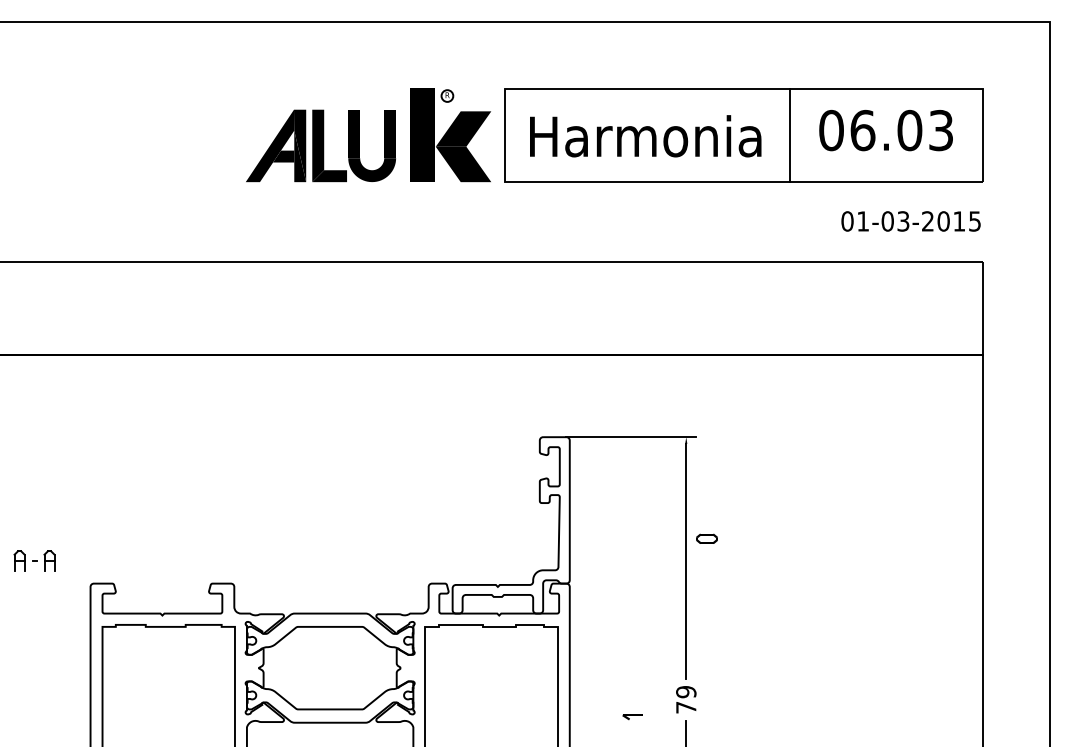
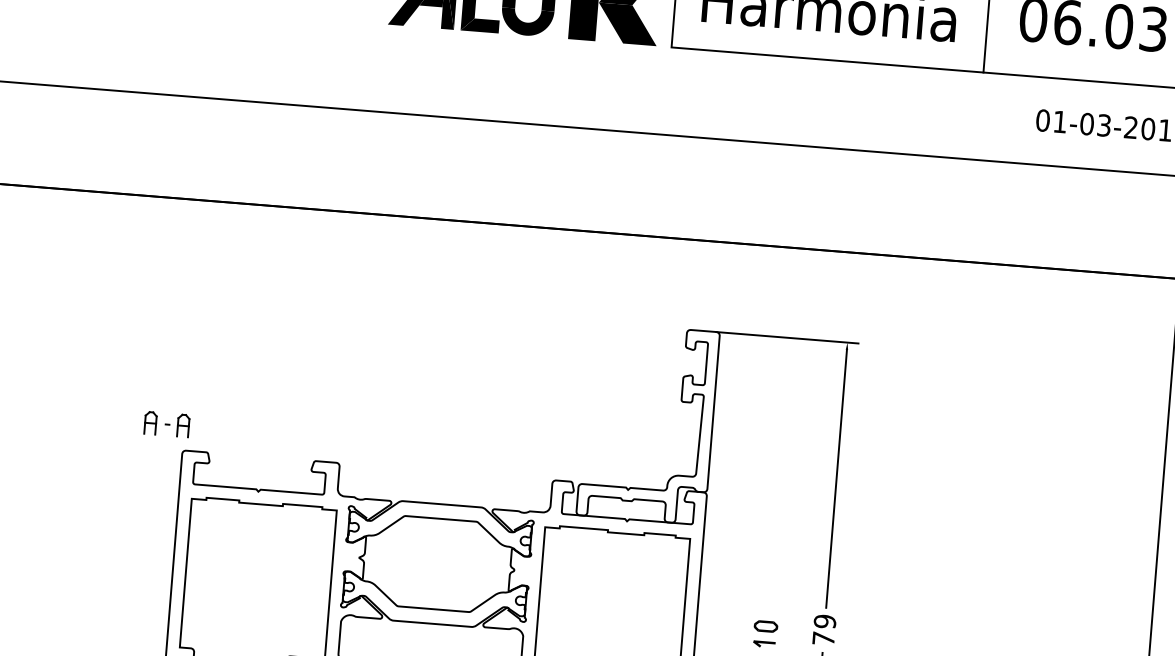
part: (706, 538) -> (765, 626), moved
part: (34, 560) -> (166, 423), moved

